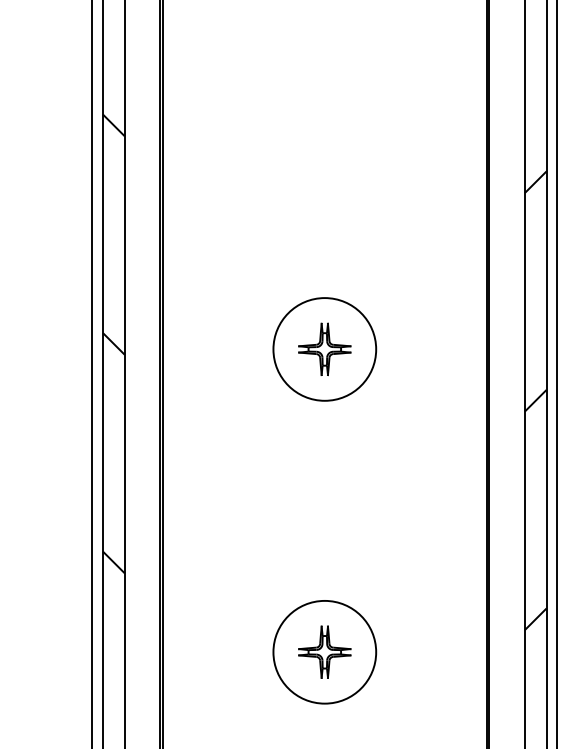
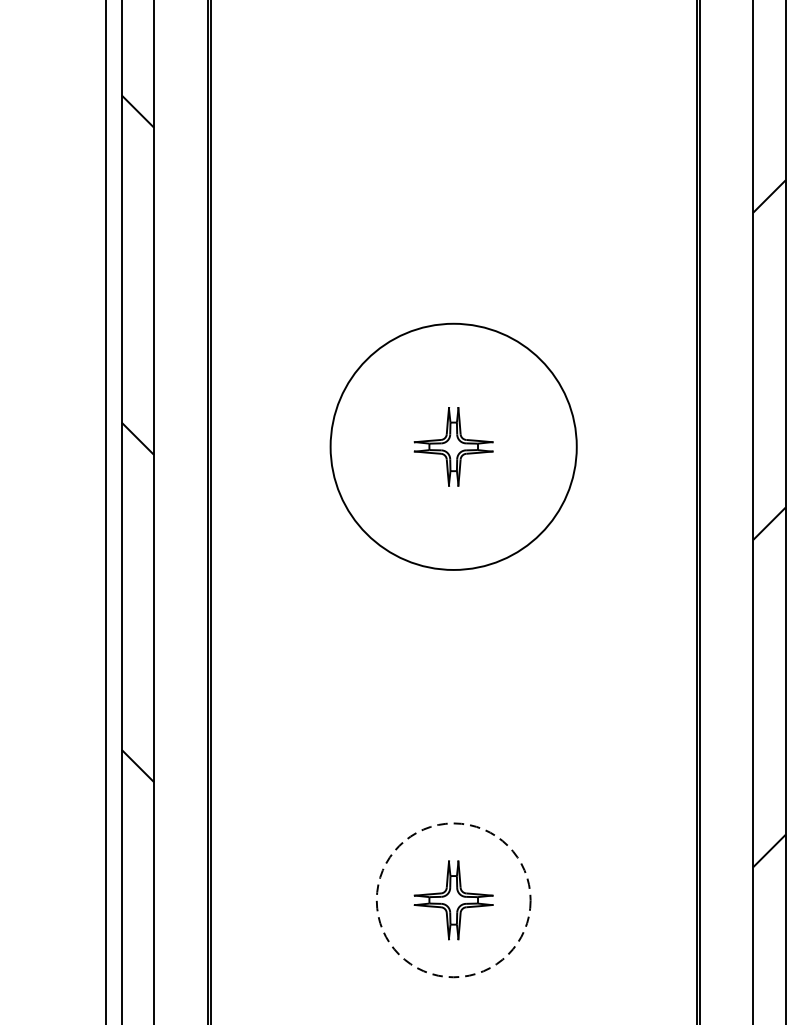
circle: (324, 349) -> (453, 446), size x1.6
circle: (324, 651) -> (453, 899), solid -> dashed

